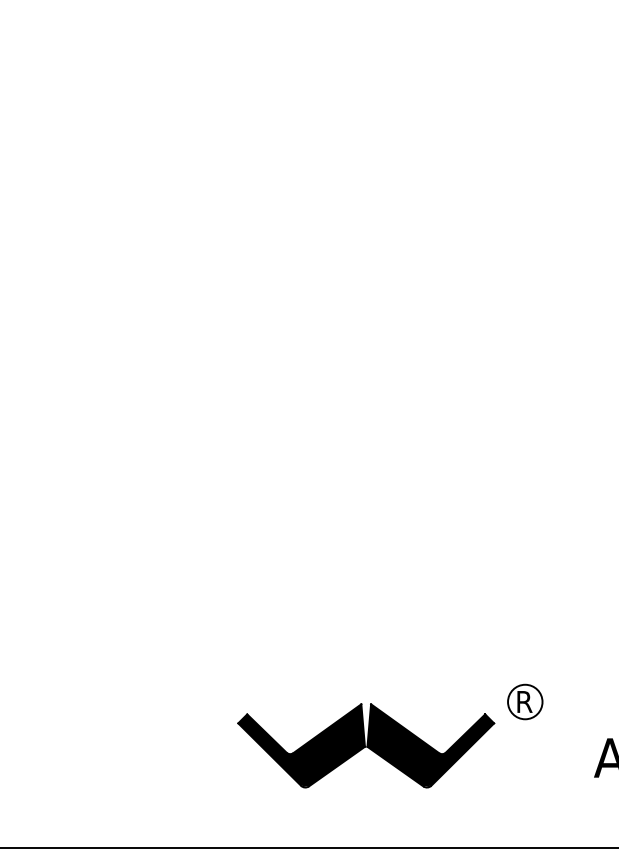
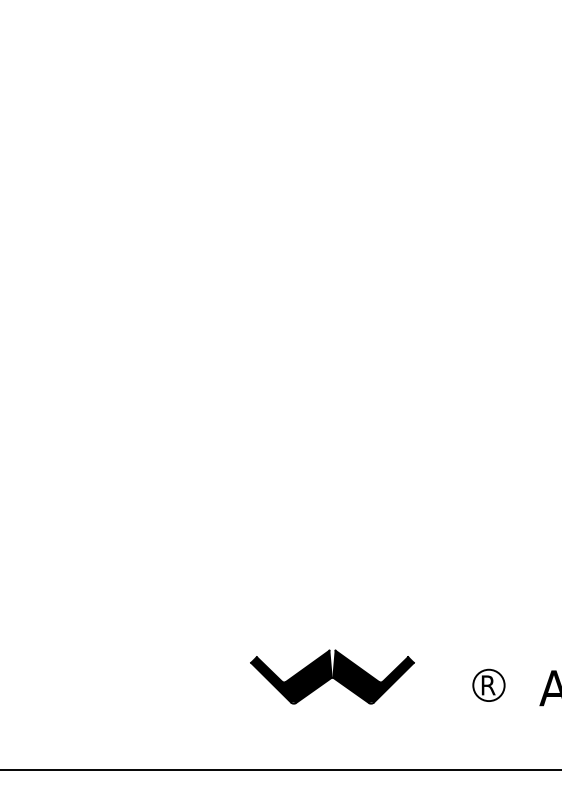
part: (524, 700) -> (488, 684), moved
part: (366, 745) -> (332, 676), size x0.7

